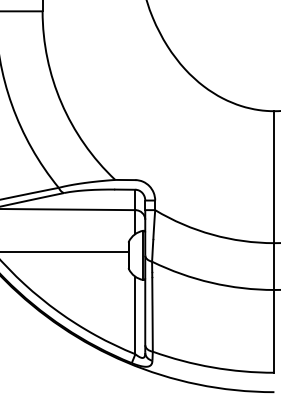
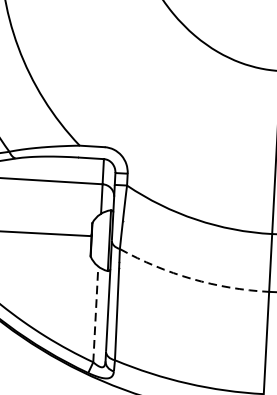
arc: (211, 282) -> (191, 278), solid -> dashed
line: (135, 315) -> (95, 314), solid -> dashed

